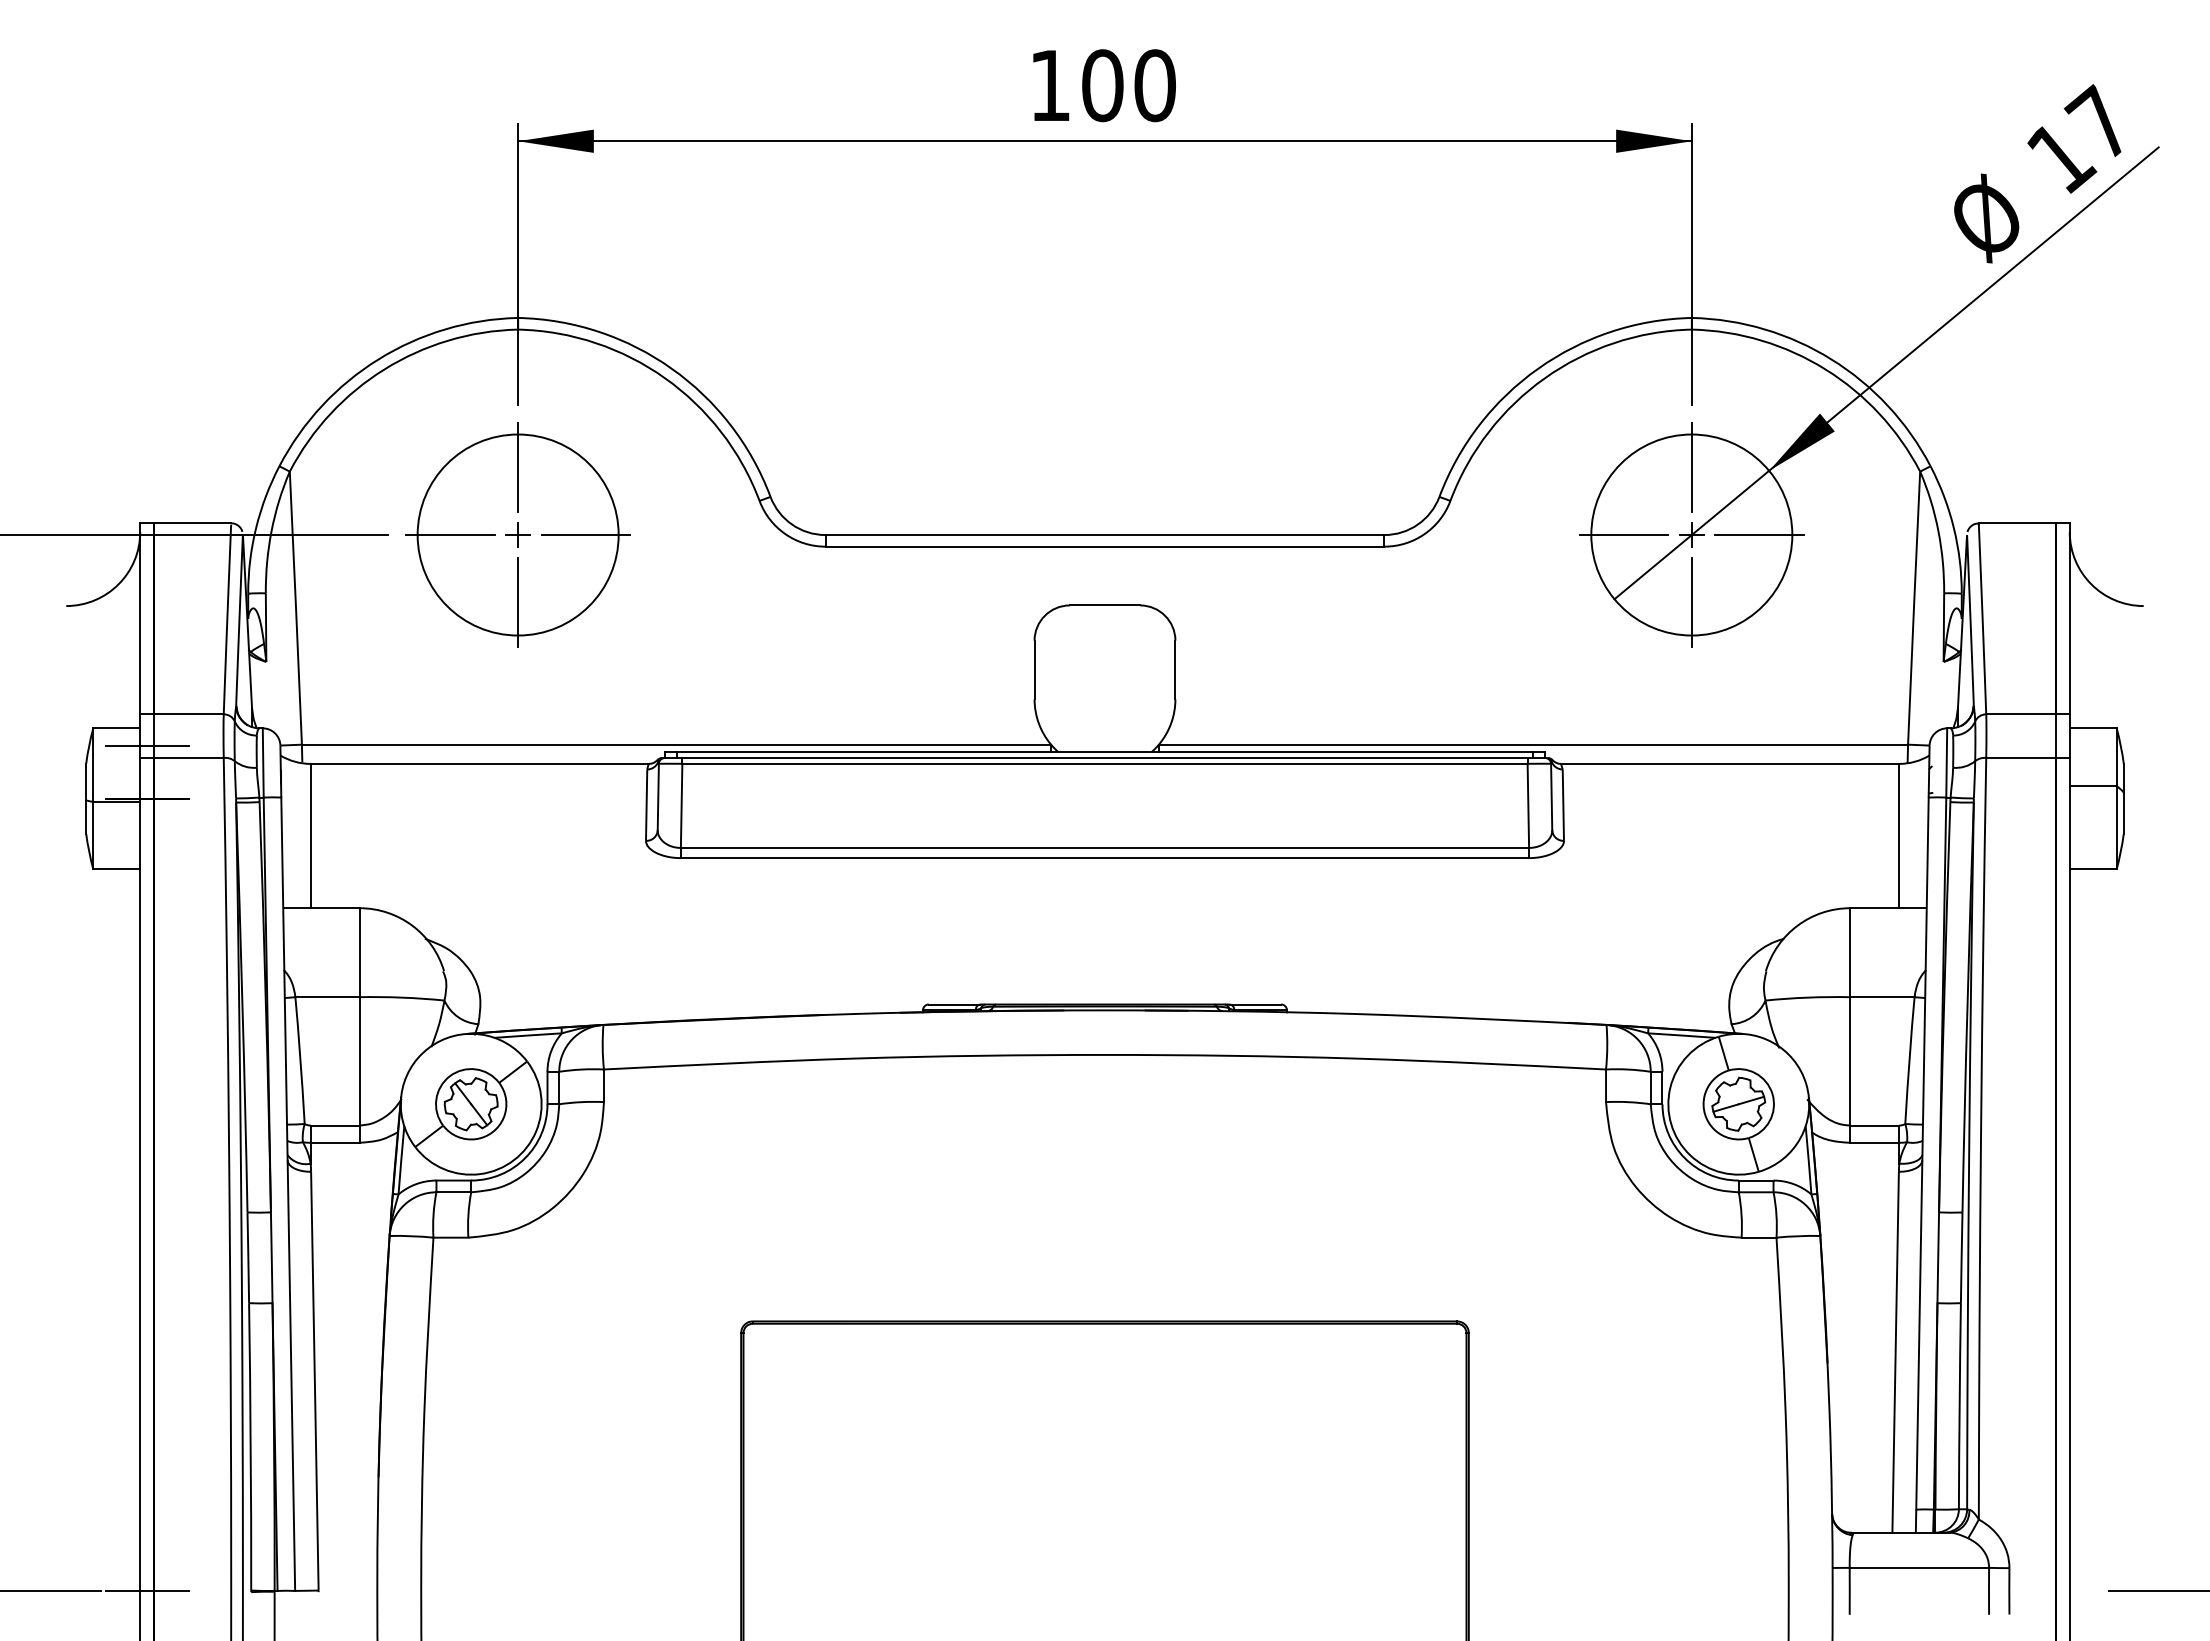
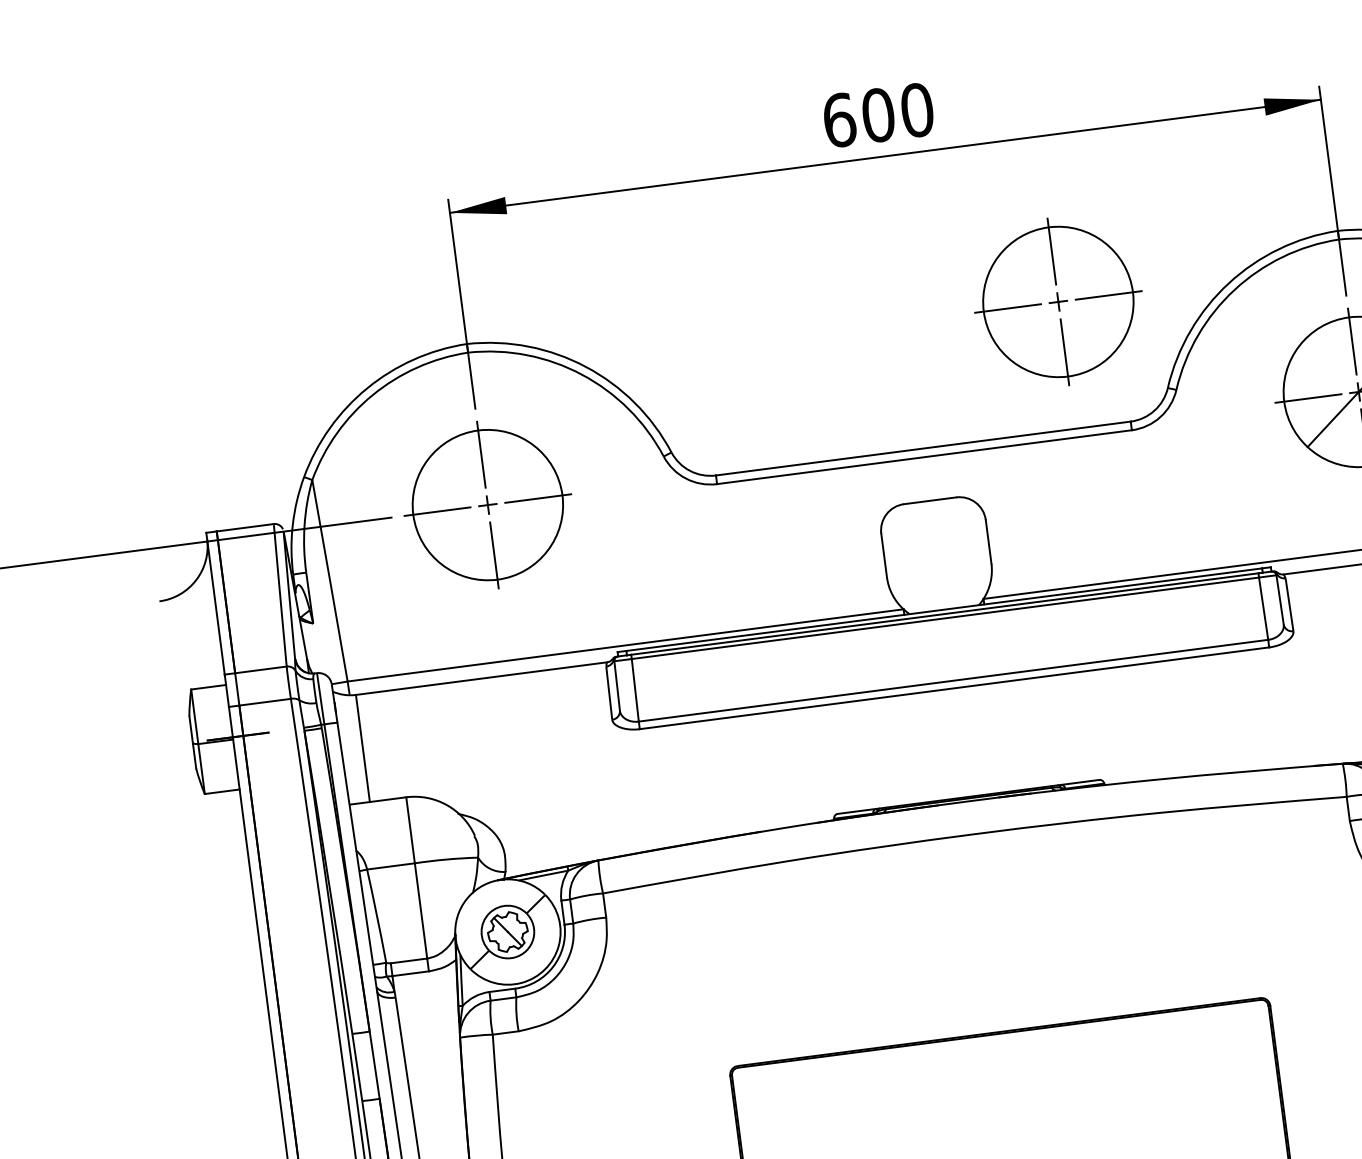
text: (1050, 85) -> (839, 120), 100 -> 600
part: (1308, 363) -> (1057, 301), added
line: (147, 746) -> (233, 697), removed

